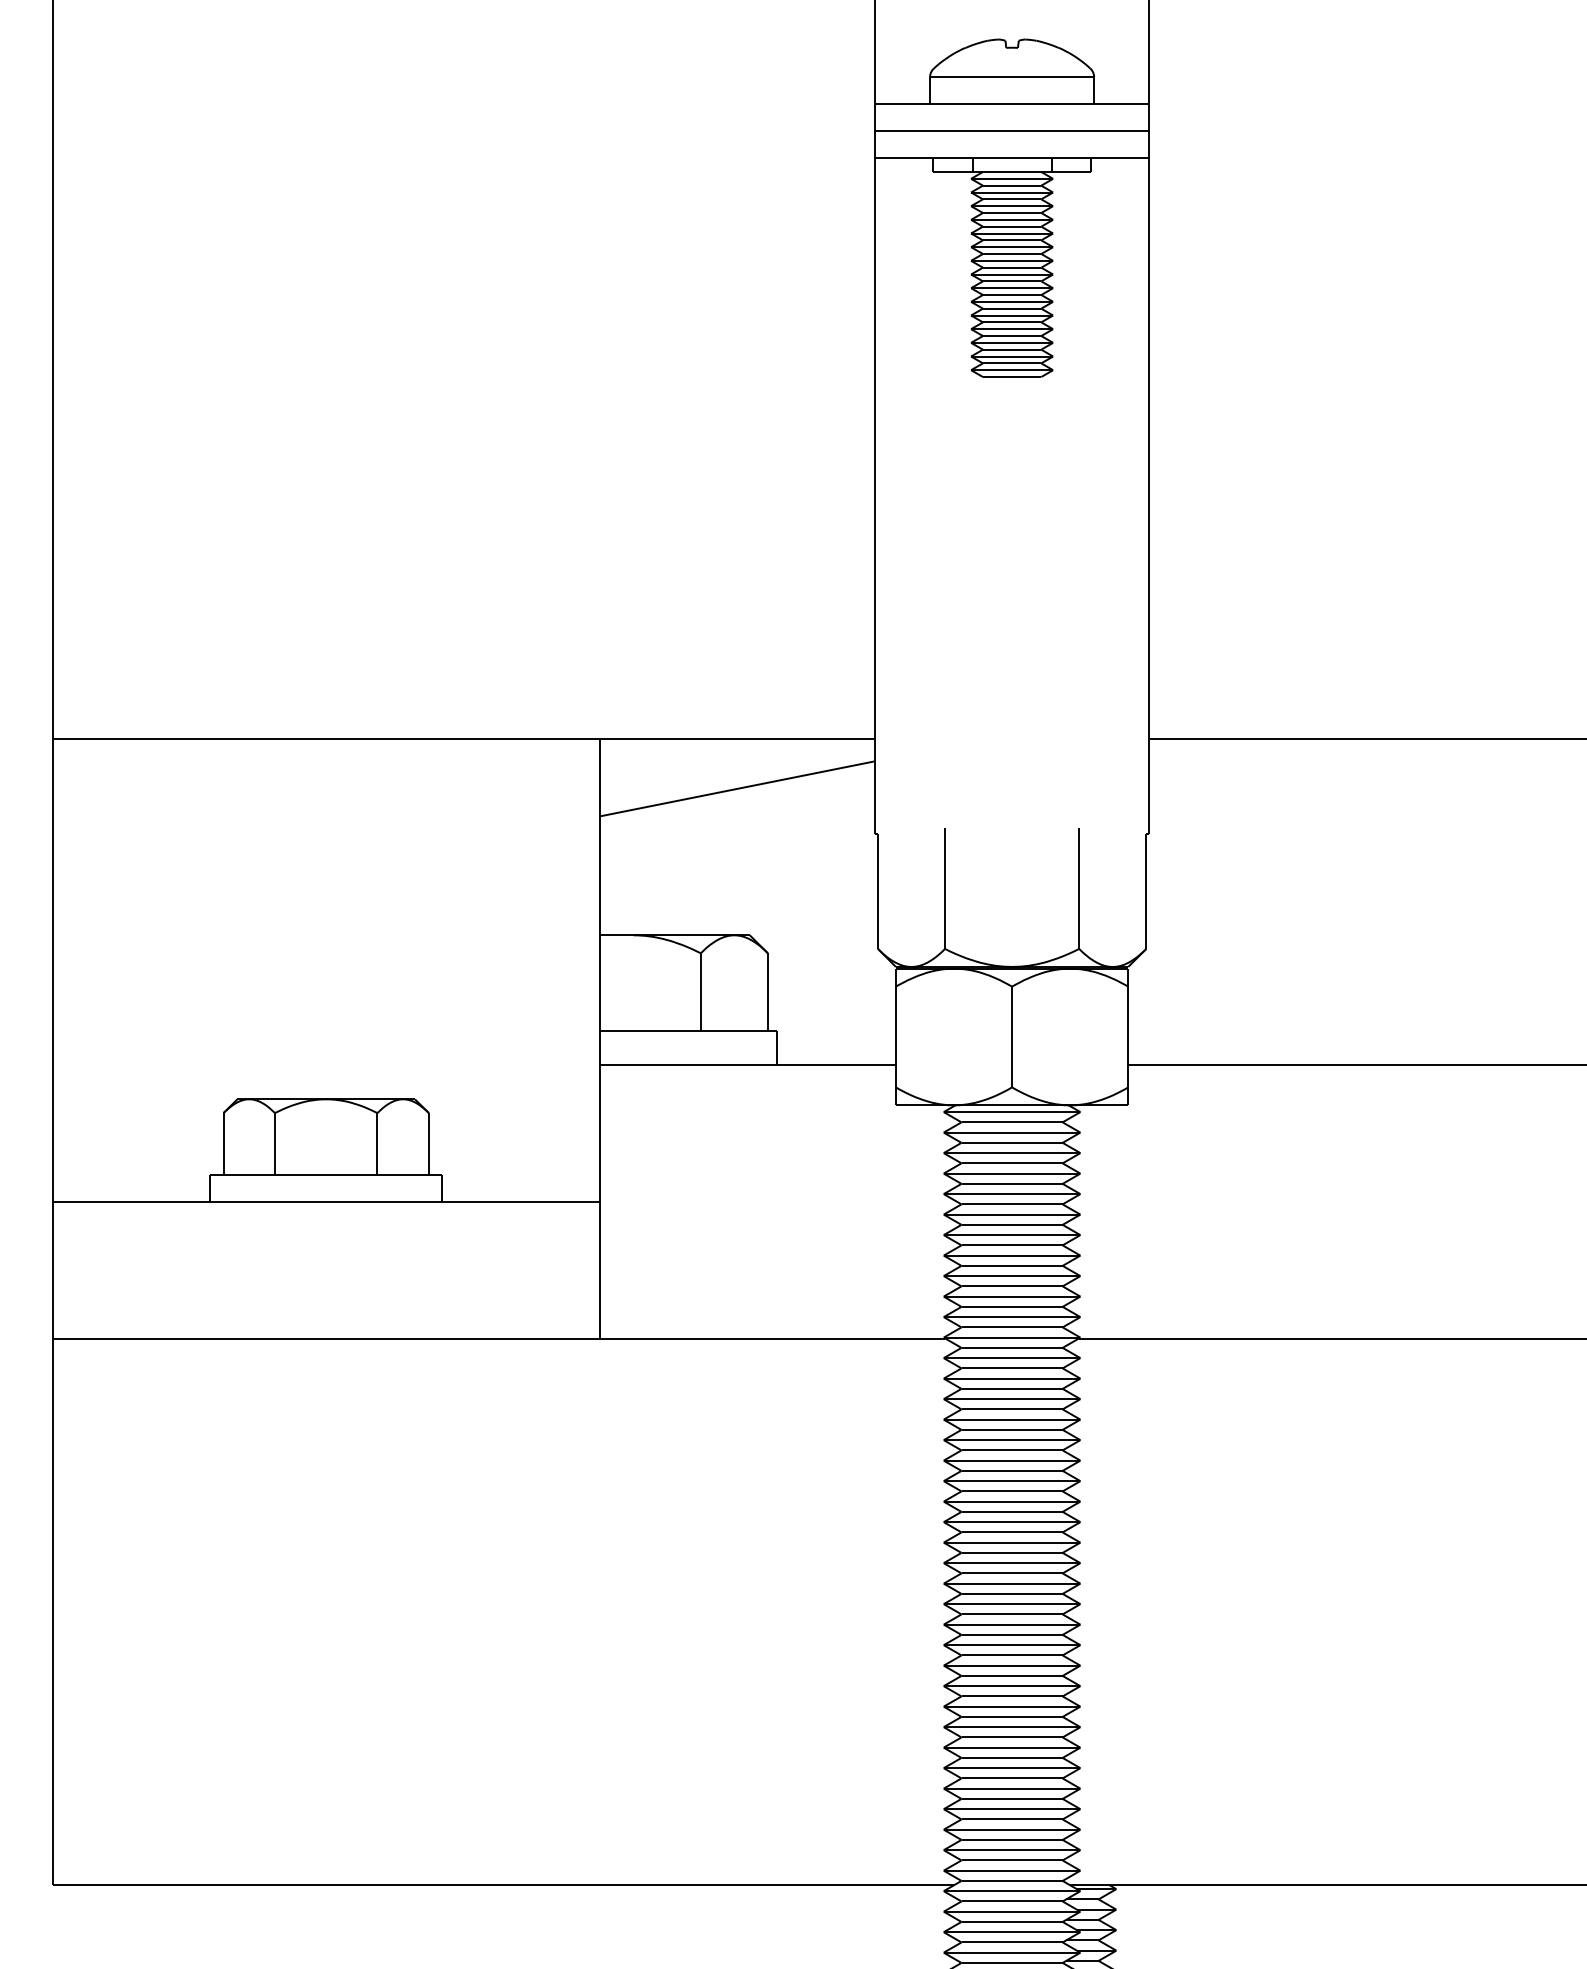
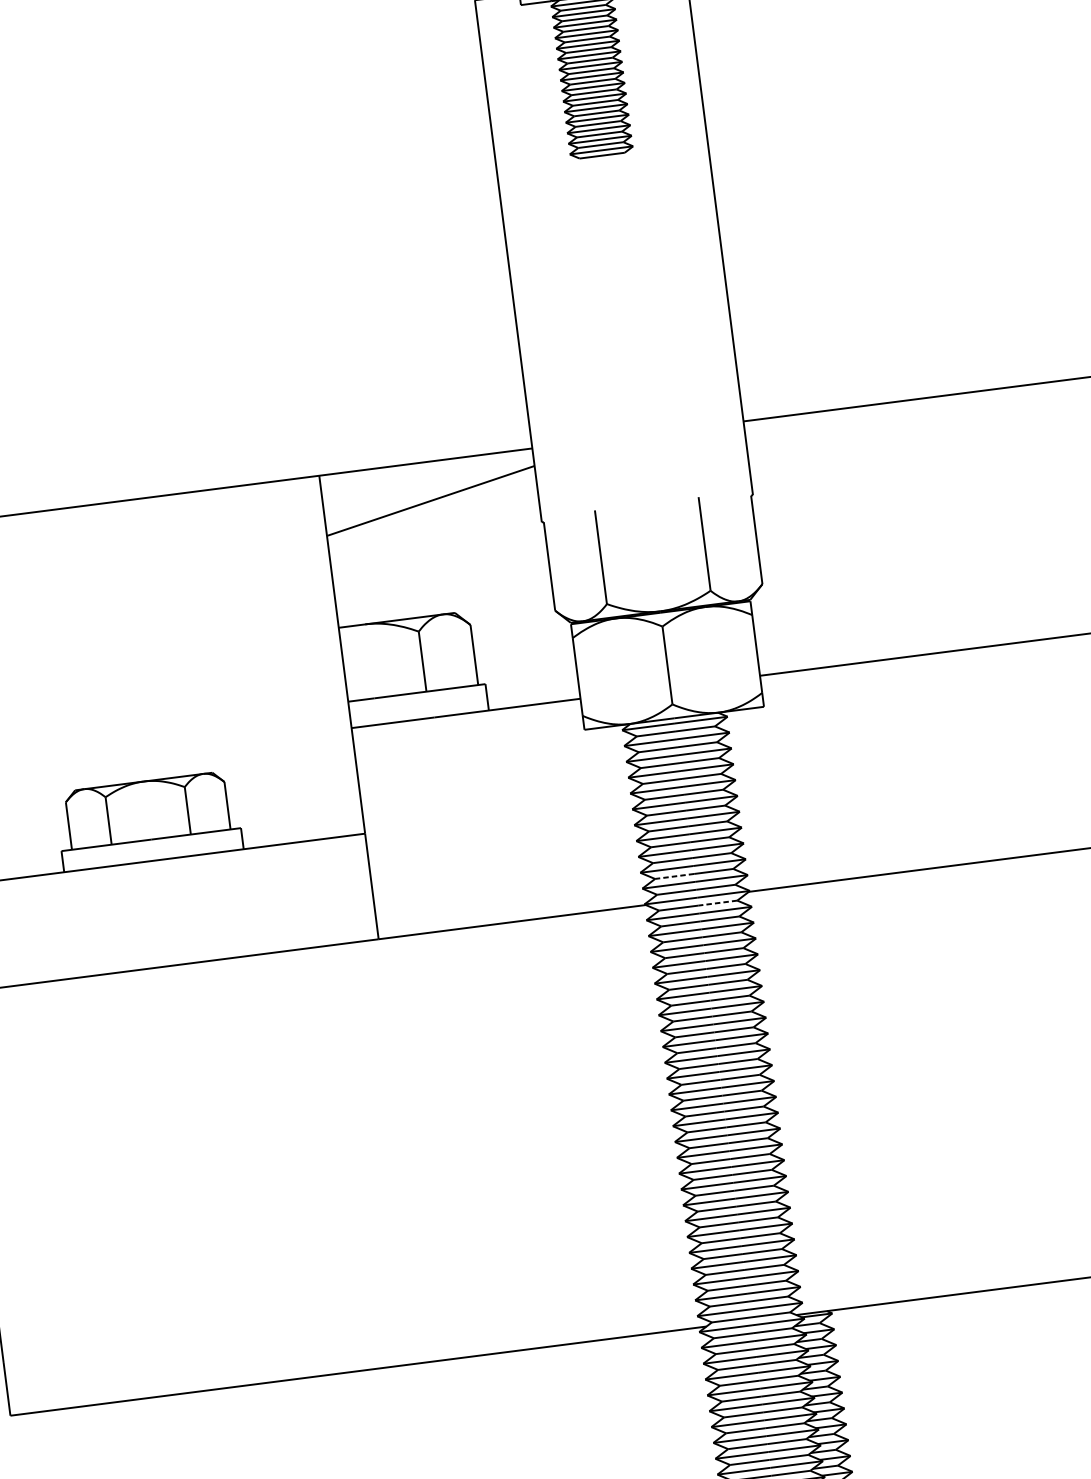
line: (986, 1306) -> (674, 876), solid -> dashed
line: (1036, 1347) -> (717, 902), solid -> dashed

